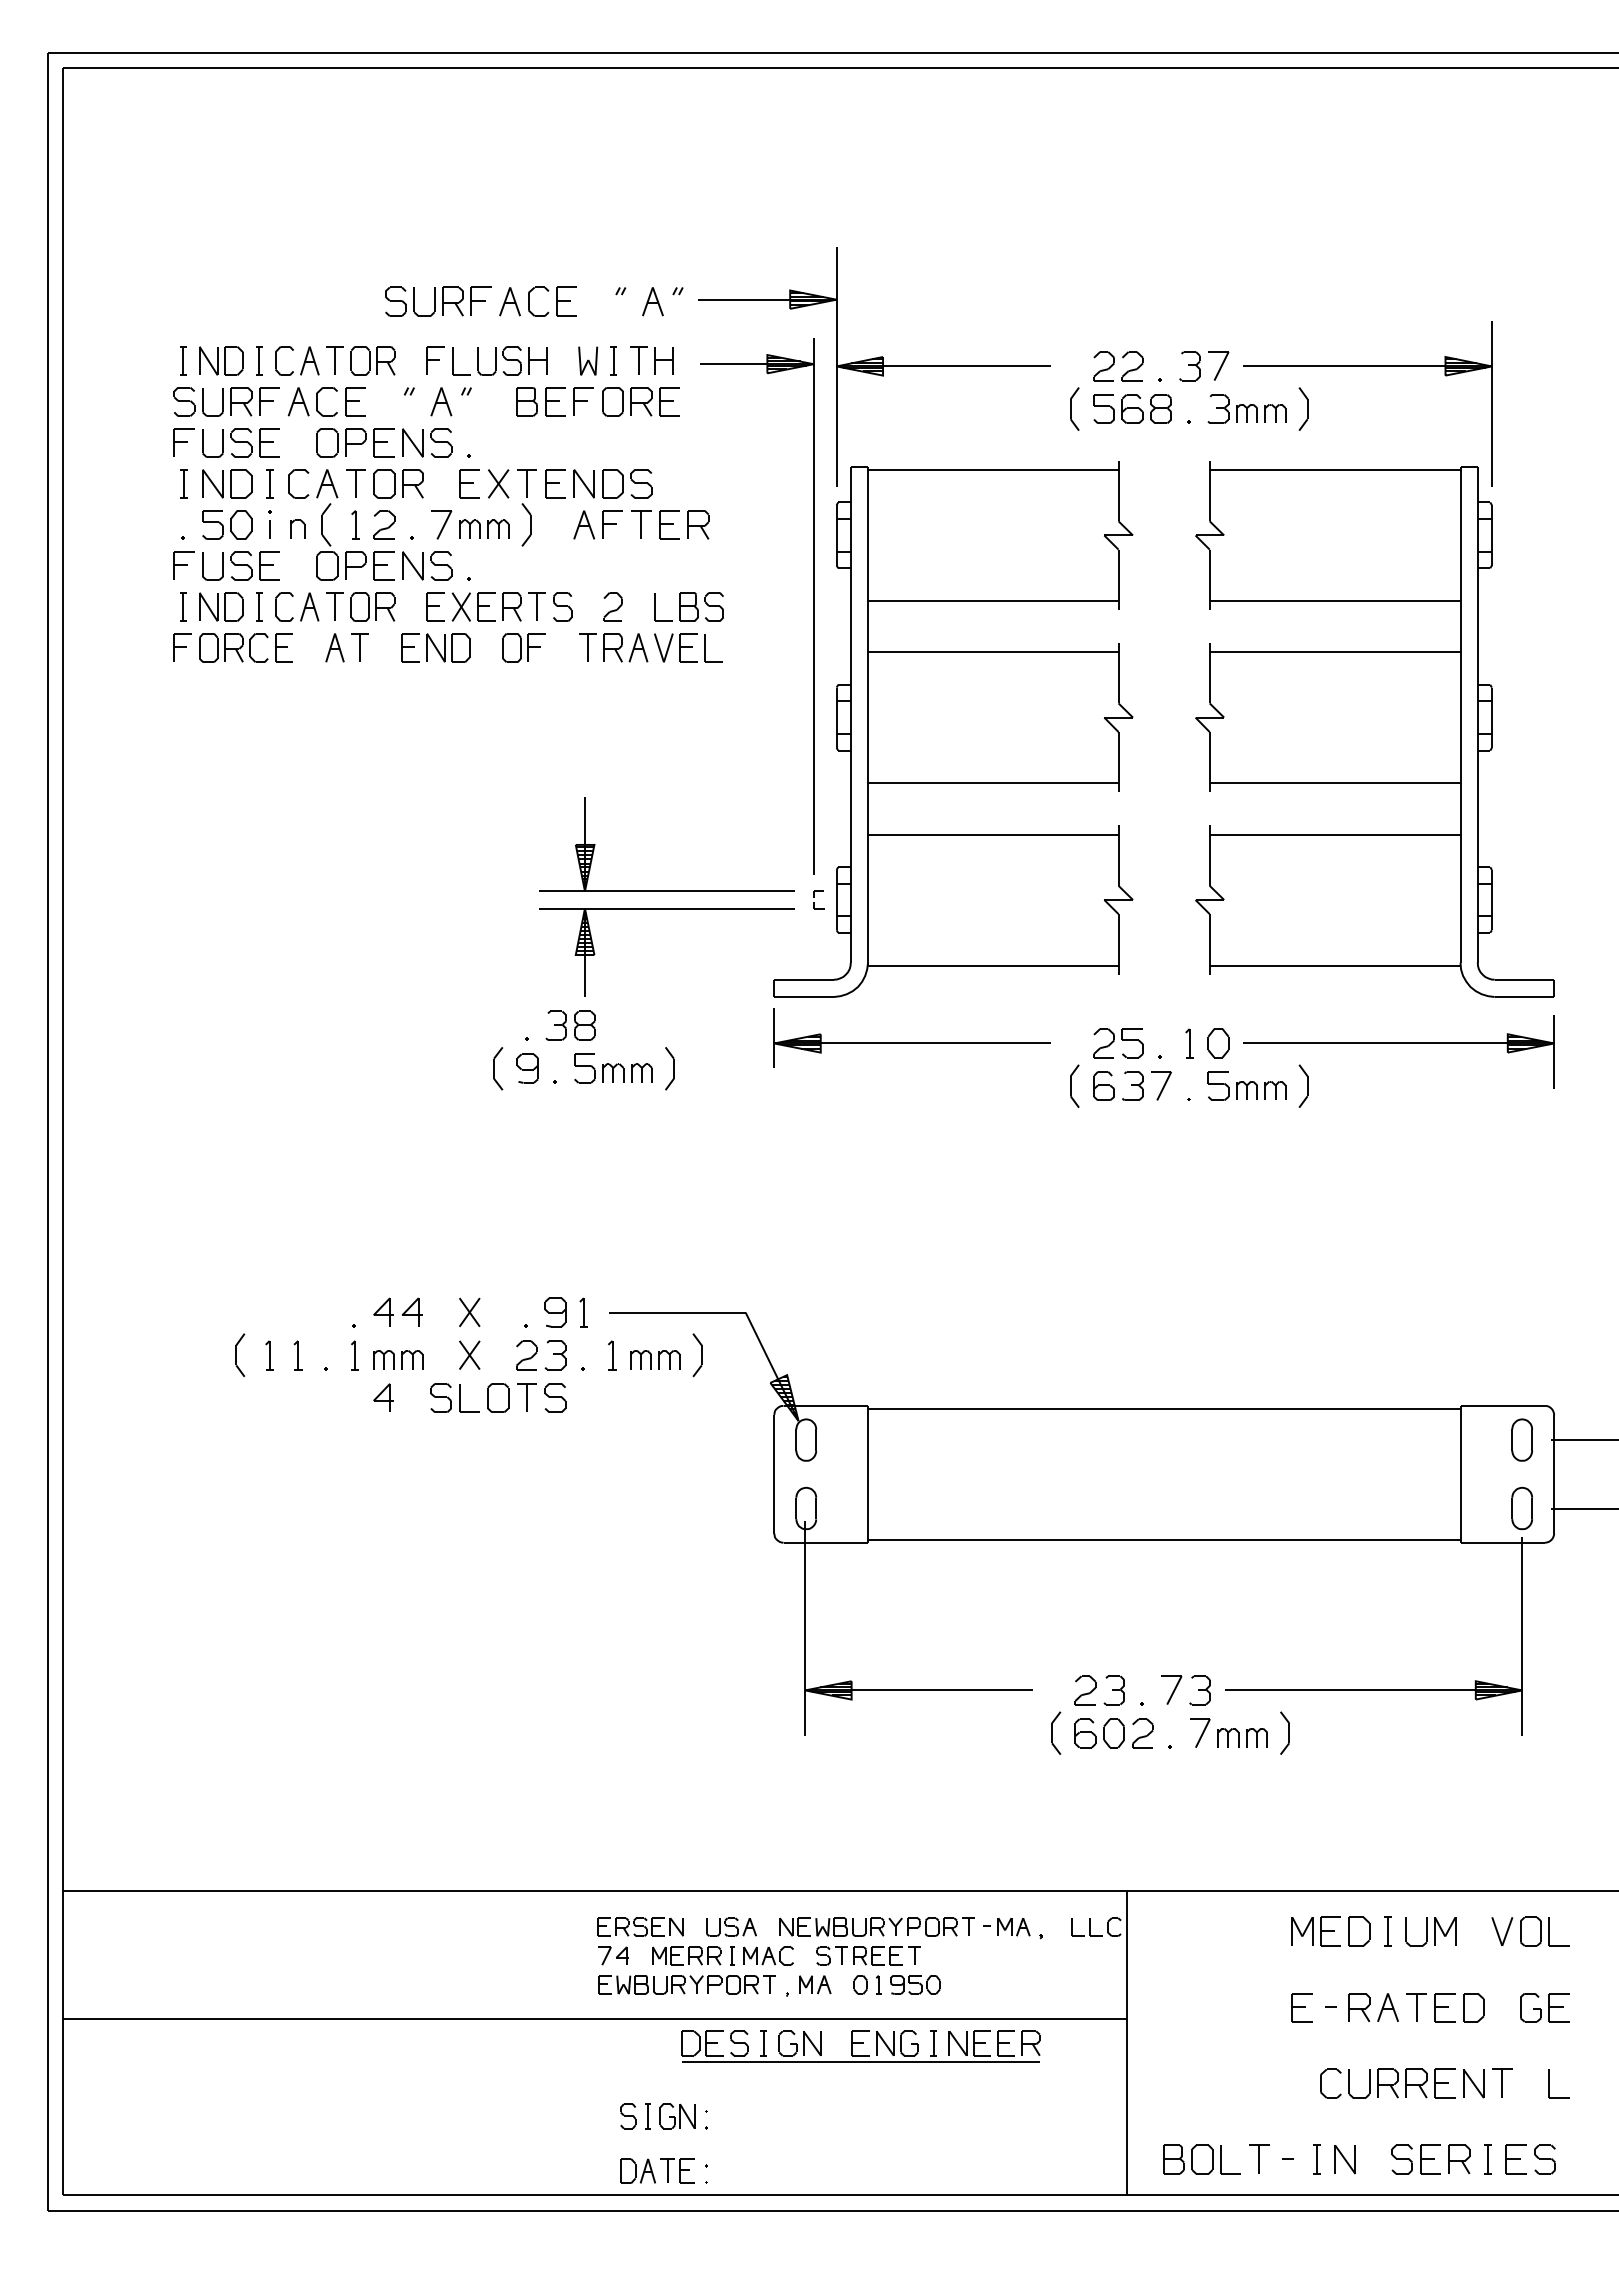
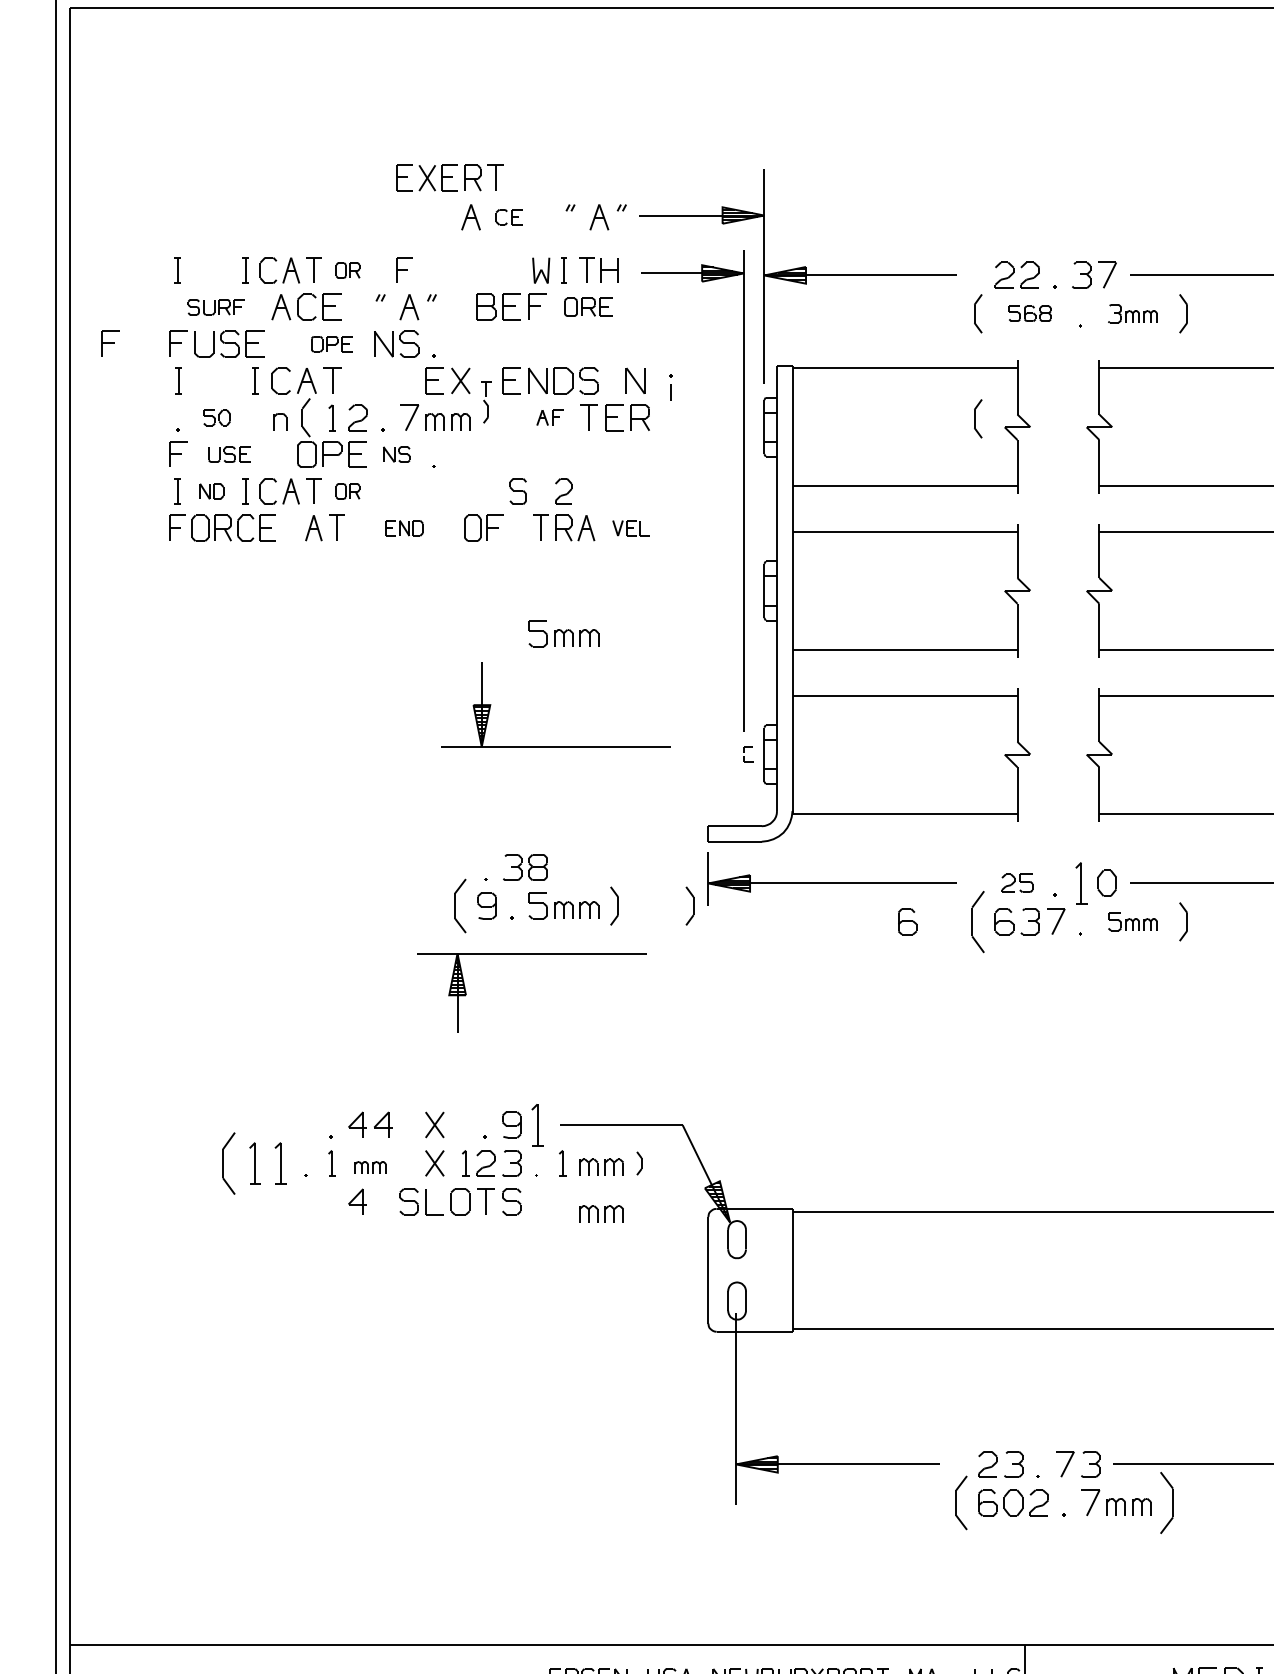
part: (438, 301) -> (406, 217), removed
part: (552, 301) -> (509, 217), size x0.6
part: (221, 360) -> (211, 270), removed
part: (372, 360) -> (347, 270), size x0.6
part: (499, 360) -> (461, 270), removed
part: (226, 401) -> (216, 306), size x0.6
part: (640, 401) -> (588, 306), size x0.7
part: (1132, 408) -> (1030, 313), size x0.6
part: (1246, 408) -> (1132, 313), size x0.7
part: (108, 442) -> (110, 343), added
part: (355, 442) -> (332, 343), size x0.6
part: (227, 483) -> (217, 380), removed
part: (398, 483) -> (370, 380), removed
part: (692, 483) -> (634, 380), added
part: (526, 507) -> (485, 402), size x0.6
part: (227, 524) -> (217, 417), size x0.6
part: (269, 524) -> (670, 387), moved
part: (597, 524) -> (549, 417), size x0.6
part: (1074, 525) -> (977, 418), added
part: (240, 565) -> (229, 454), size x0.6
part: (427, 565) -> (396, 454), size x0.6
part: (221, 606) -> (211, 491), size x0.6
part: (372, 606) -> (347, 491), size x0.6
part: (485, 606) -> (449, 177), moved
part: (688, 606) -> (631, 491), removed
part: (435, 647) -> (404, 527), size x0.6
part: (688, 647) -> (631, 527), size x0.6
part: (613, 765) -> (563, 633), added
part: (666, 890) -> (554, 746), moved
part: (666, 909) -> (530, 954), moved
part: (1118, 1043) -> (1017, 883), size x0.7
part: (1189, 1043) -> (1081, 883), size x1.6
part: (498, 1068) -> (460, 905), size x1.4
part: (753, 1068) -> (689, 905), added
part: (995, 1085) -> (906, 921), added
part: (1074, 1085) -> (977, 921), size x1.6
part: (1246, 1085) -> (1132, 921), size x0.7
part: (583, 1312) -> (537, 1125), size x1.6
part: (240, 1354) -> (229, 1162), size x1.6
part: (269, 1355) -> (255, 1163), size x1.6
part: (297, 1355) -> (280, 1163), size x1.6
part: (504, 1355) -> (466, 1163), added
part: (697, 1355) -> (639, 1163), size x0.6
part: (398, 1359) -> (370, 1167), size x0.7
part: (655, 1411) -> (601, 1213), added
part: (1056, 1732) -> (961, 1502), size x1.4
part: (1284, 1732) -> (1166, 1502), size x1.6

